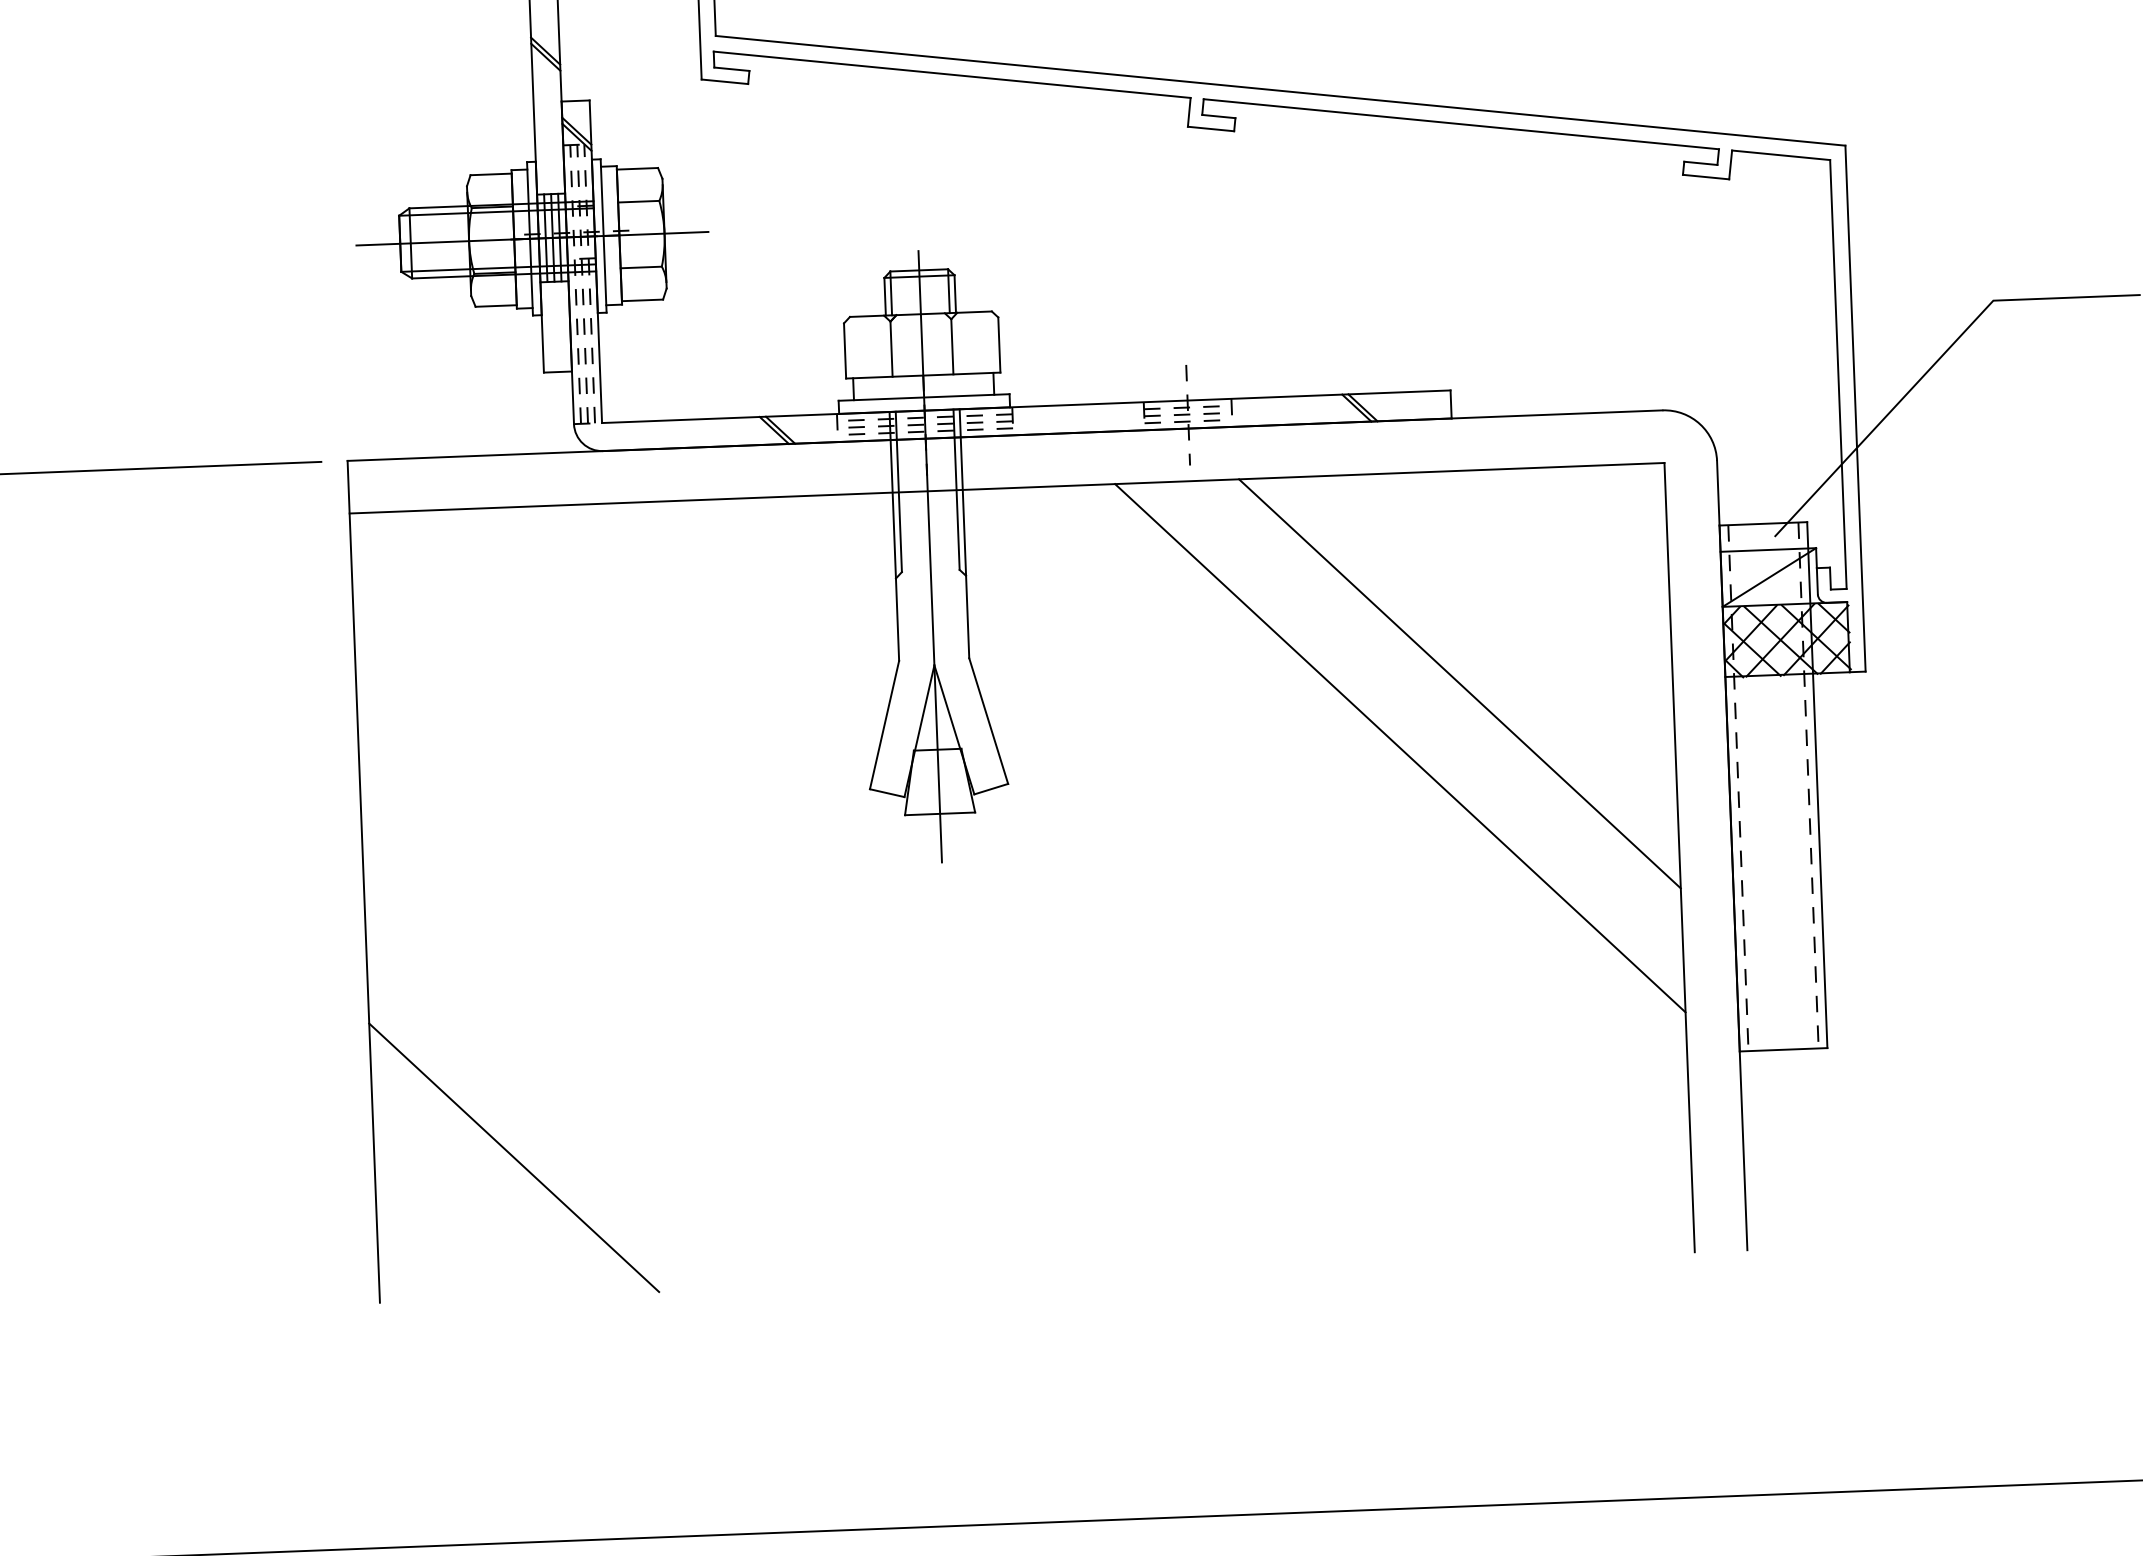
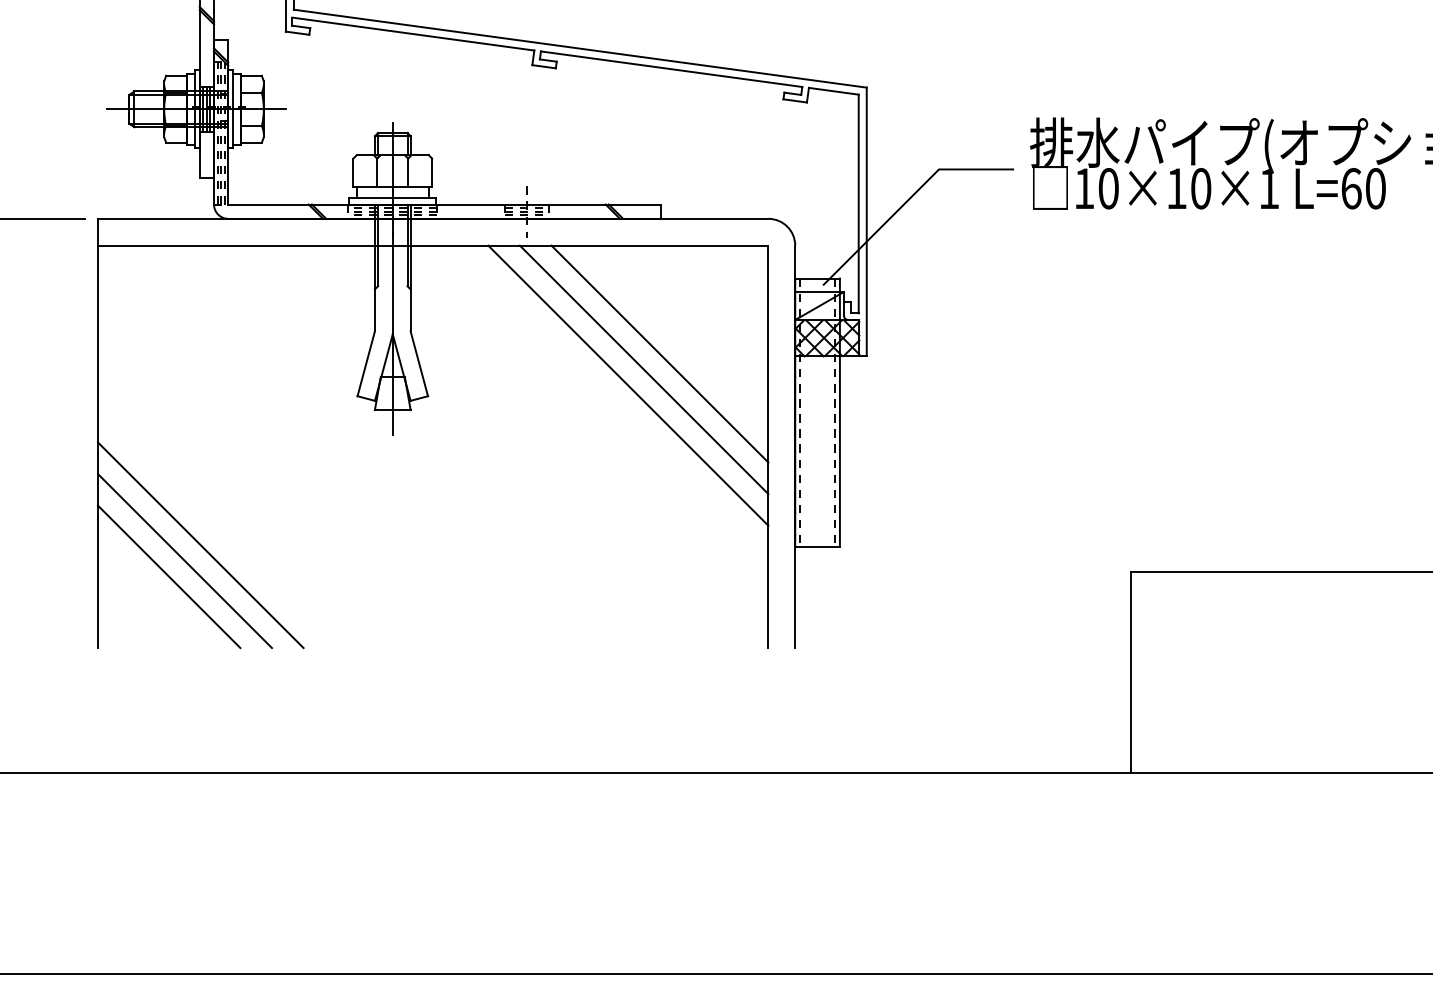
line: (1428, 715) -> (643, 369), added
line: (573, 1093) -> (200, 545), added
line: (542, 1126) -> (184, 561), added

